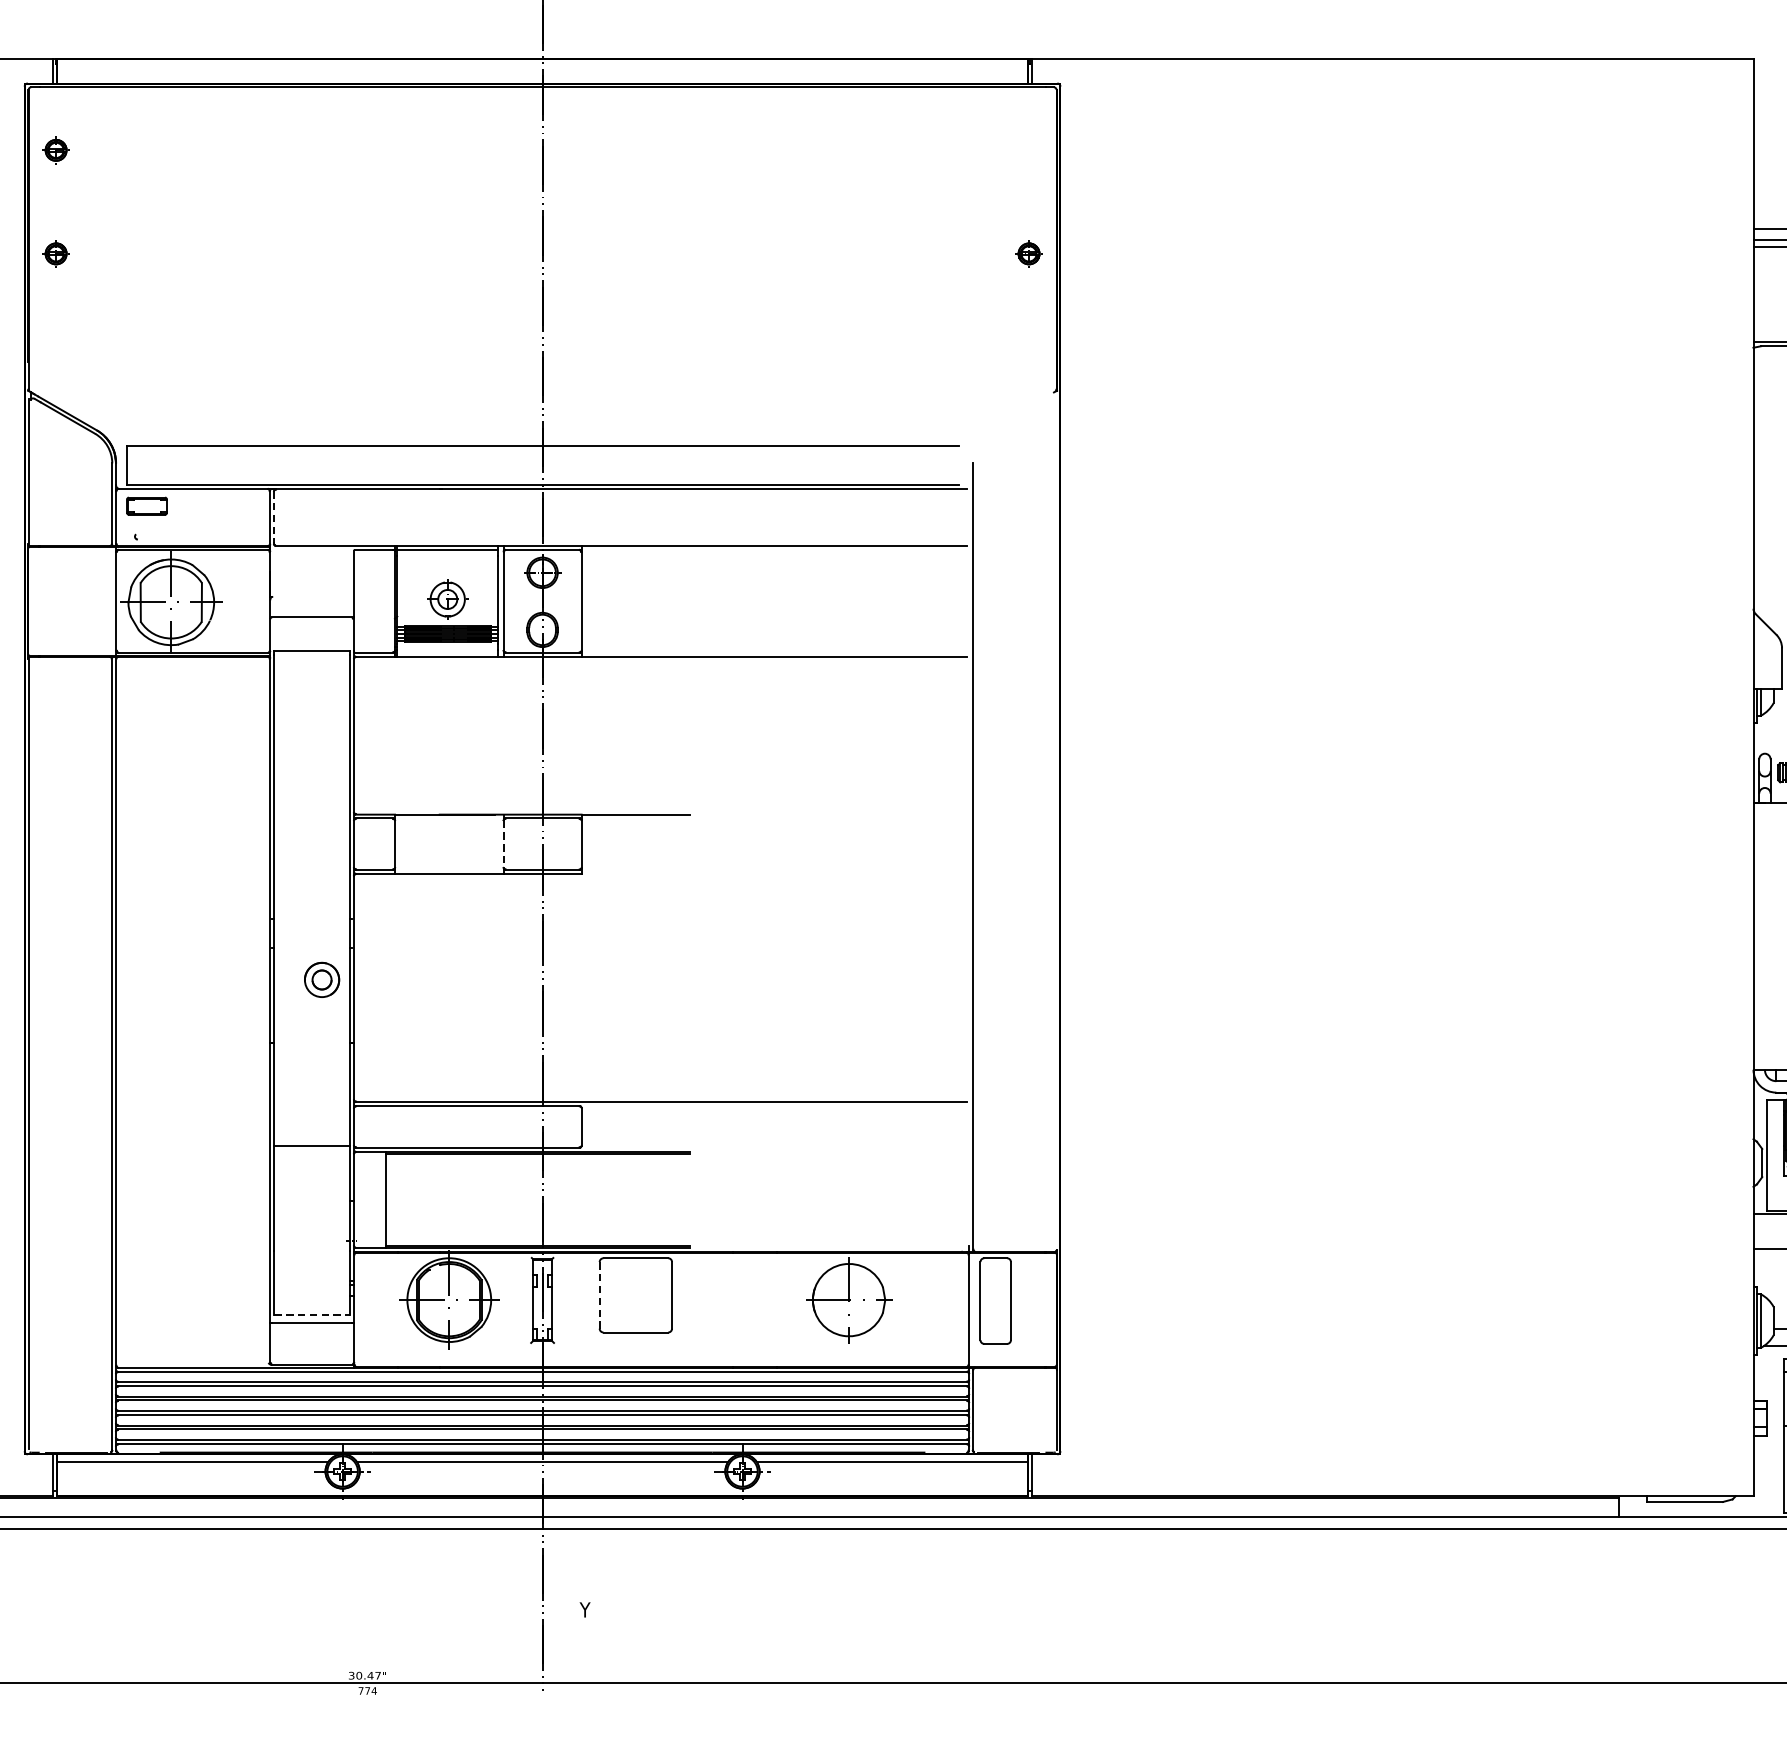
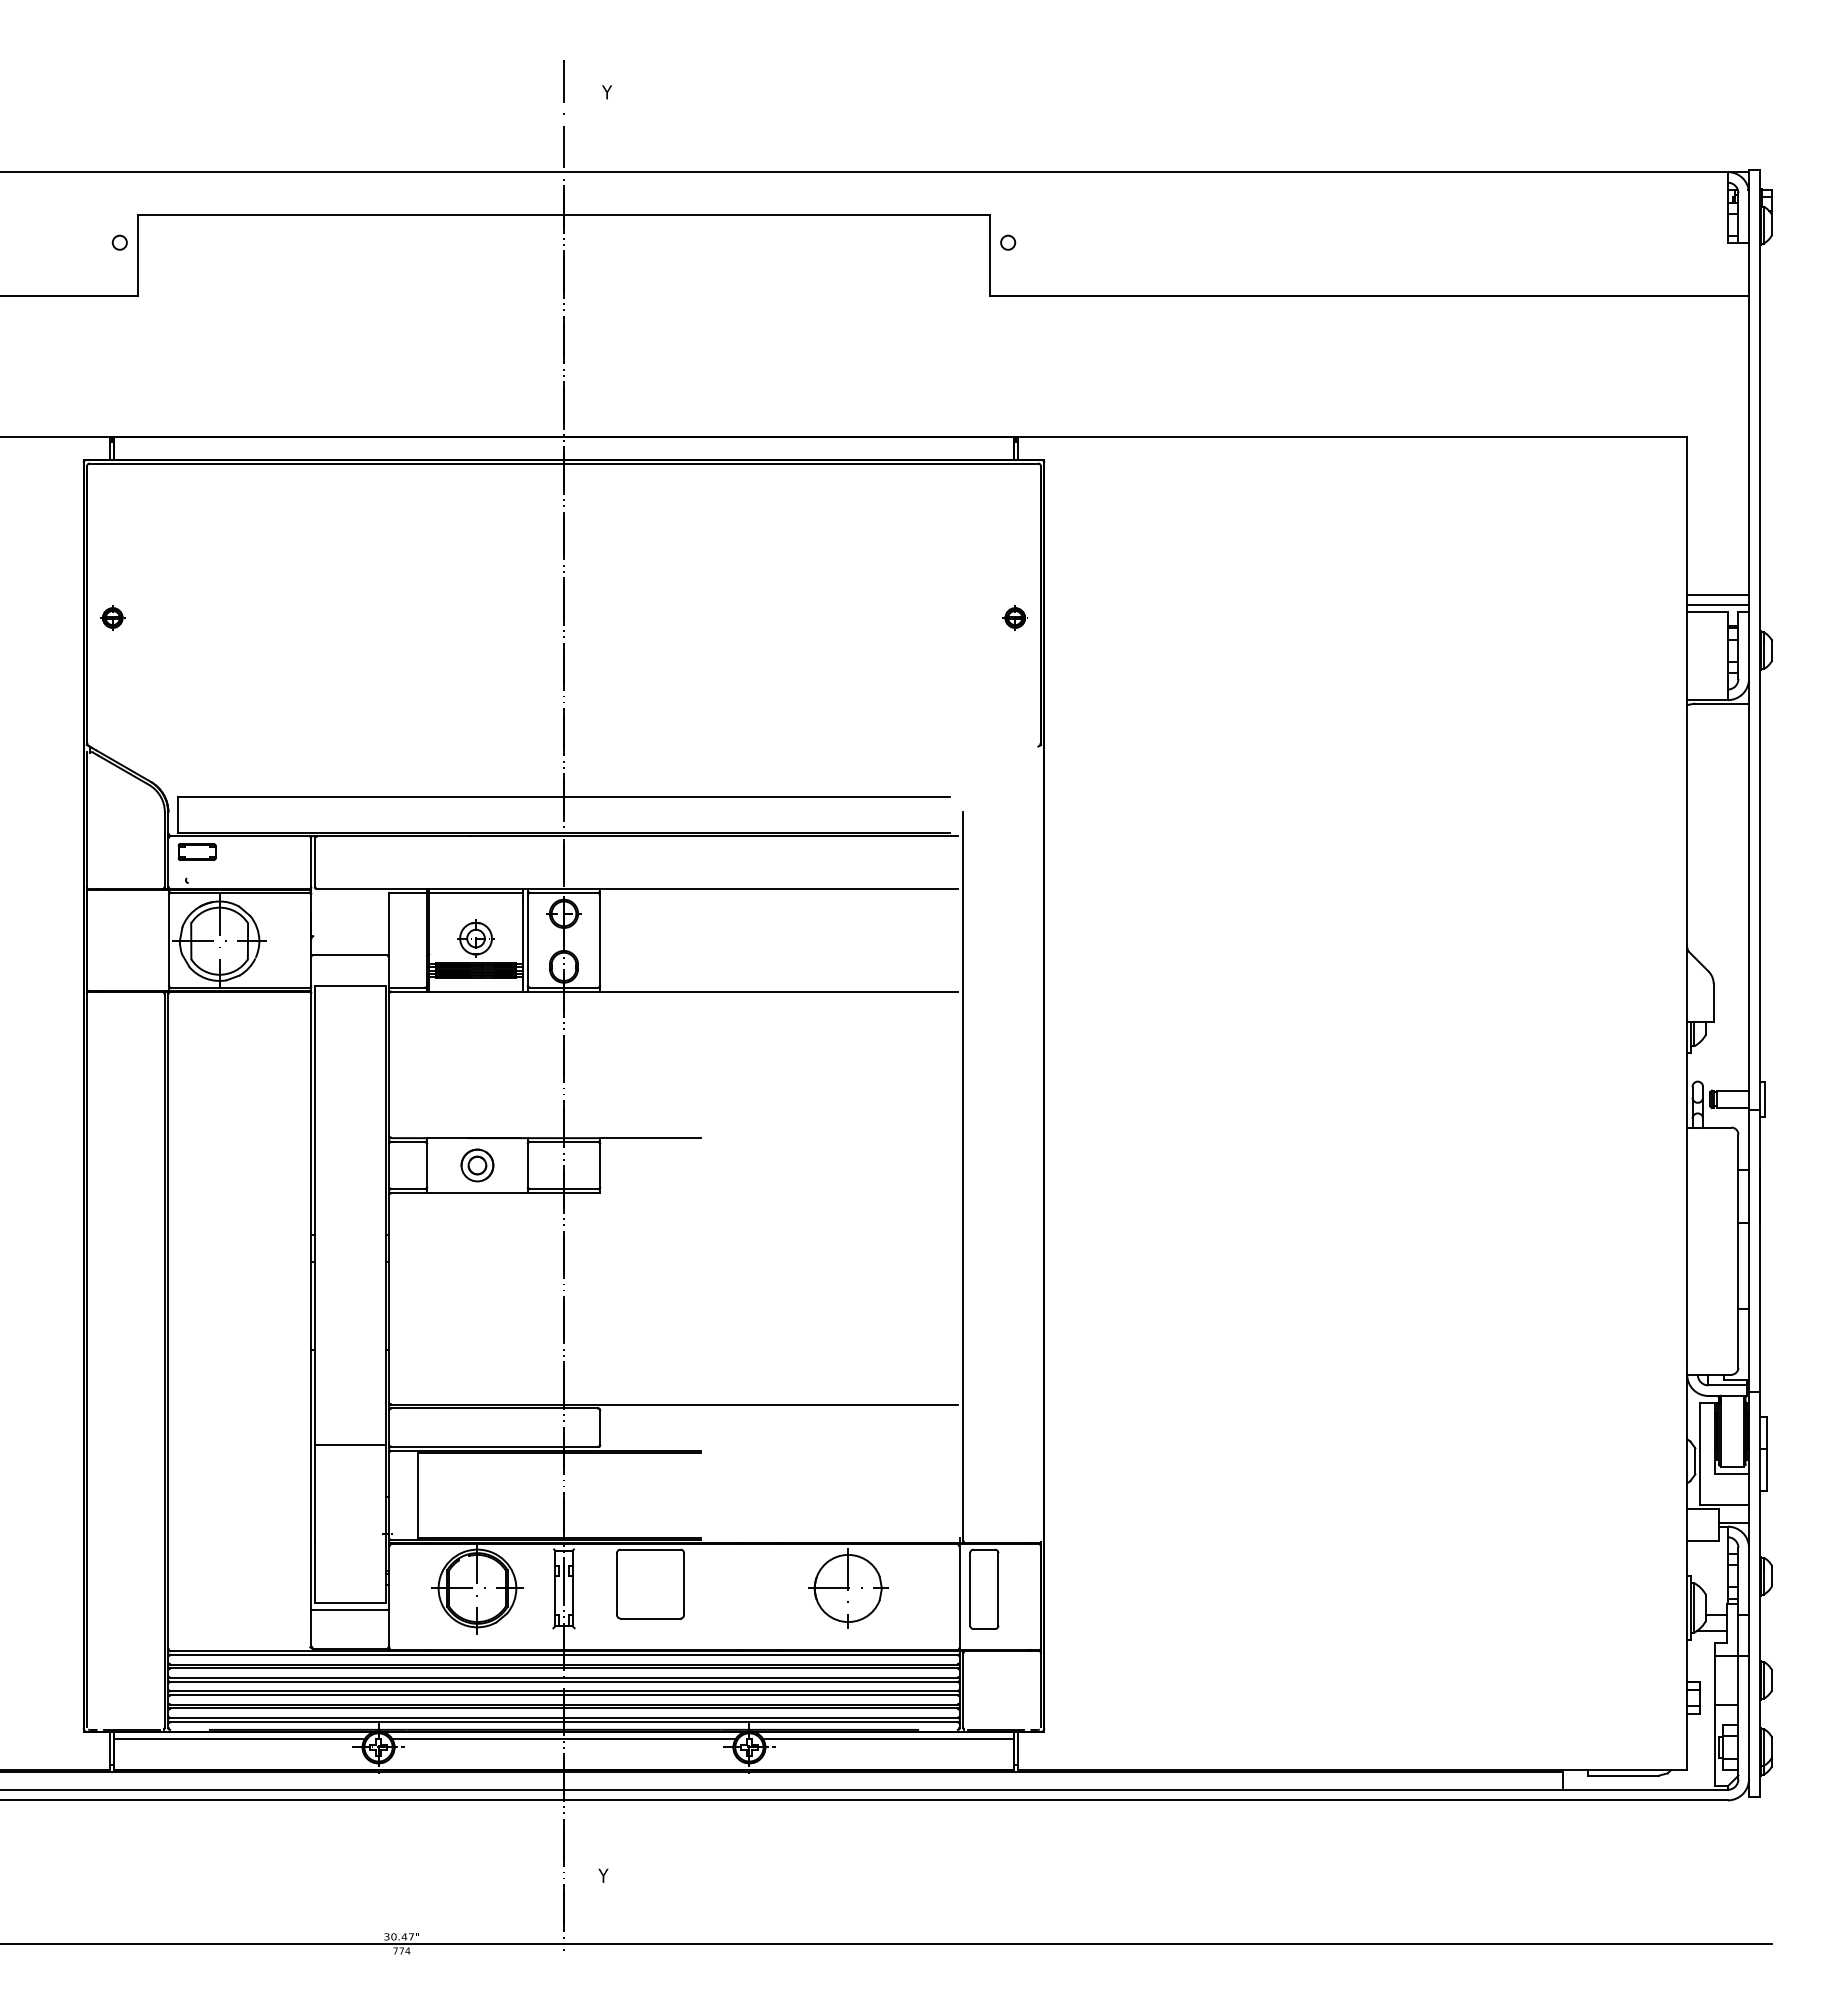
part: (55, 149) -> (112, 521), removed
line: (274, 517) -> (315, 862), dashed -> solid
line: (503, 845) -> (527, 1166), dashed -> solid
part: (322, 979) -> (477, 1165), moved
line: (599, 1295) -> (616, 1584), dashed -> solid
line: (312, 1315) -> (350, 1602), dashed -> solid

